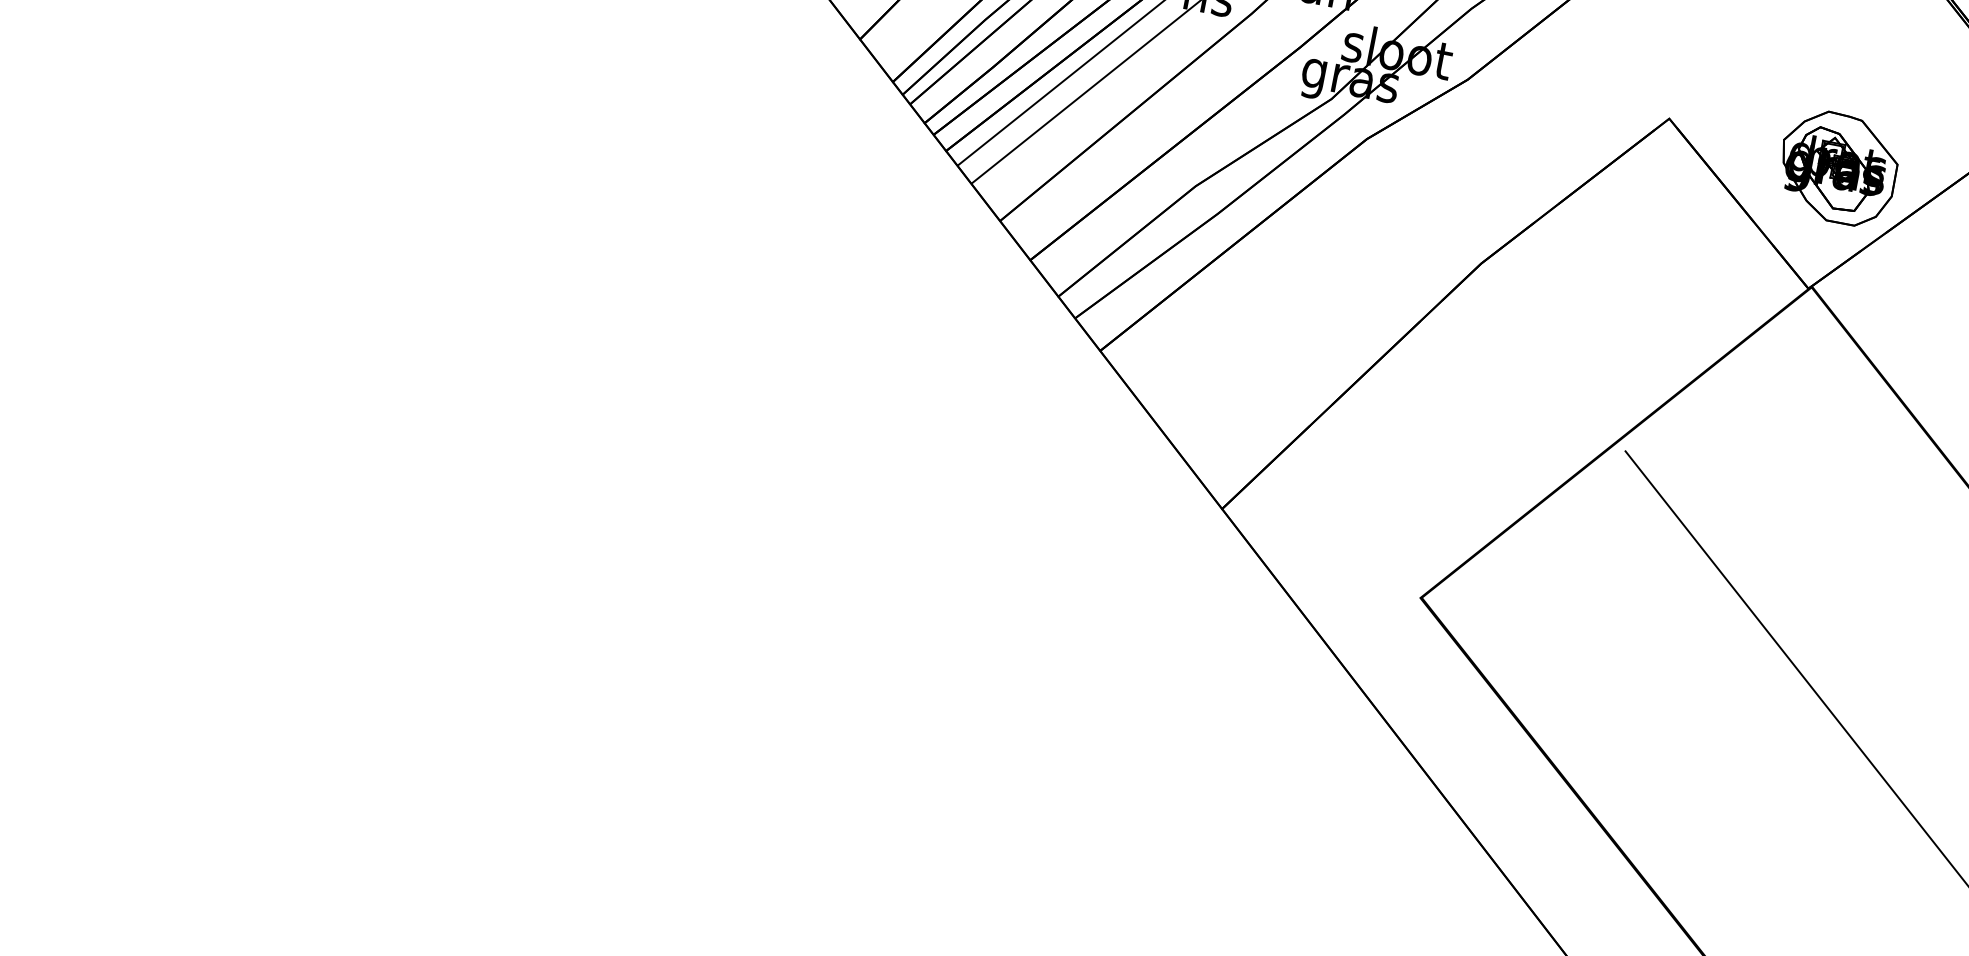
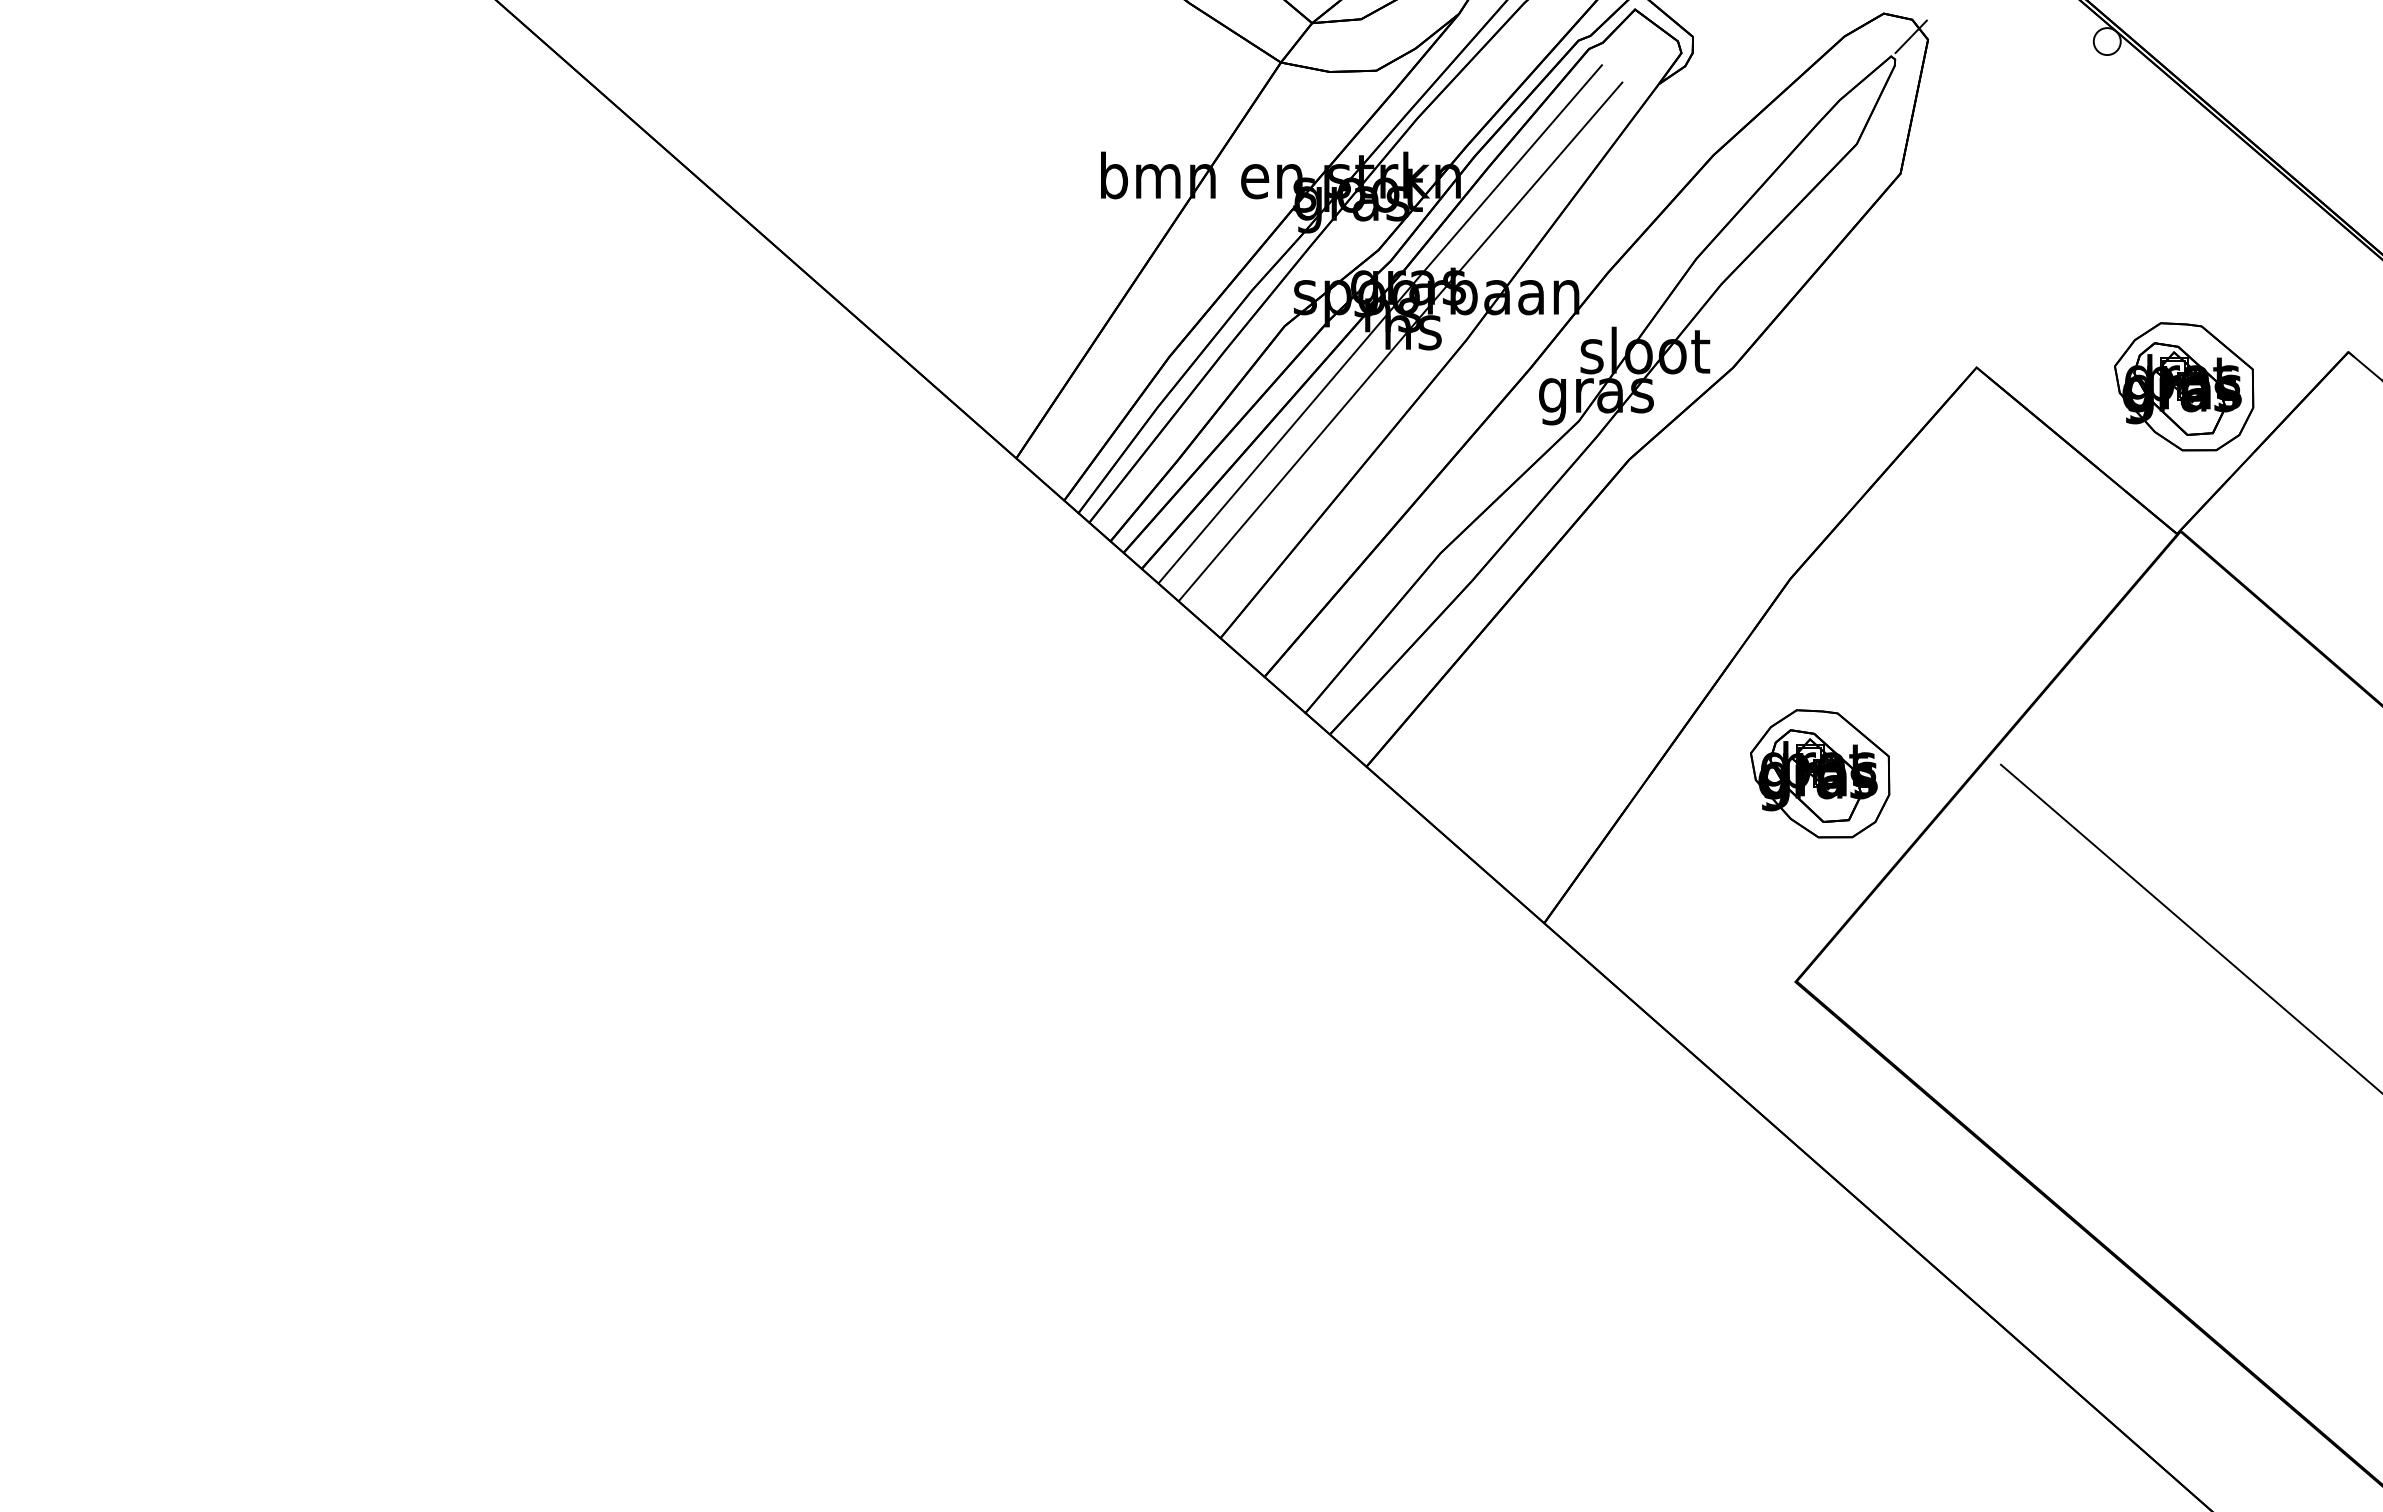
part: (1474, 429) -> (1820, 773), added

